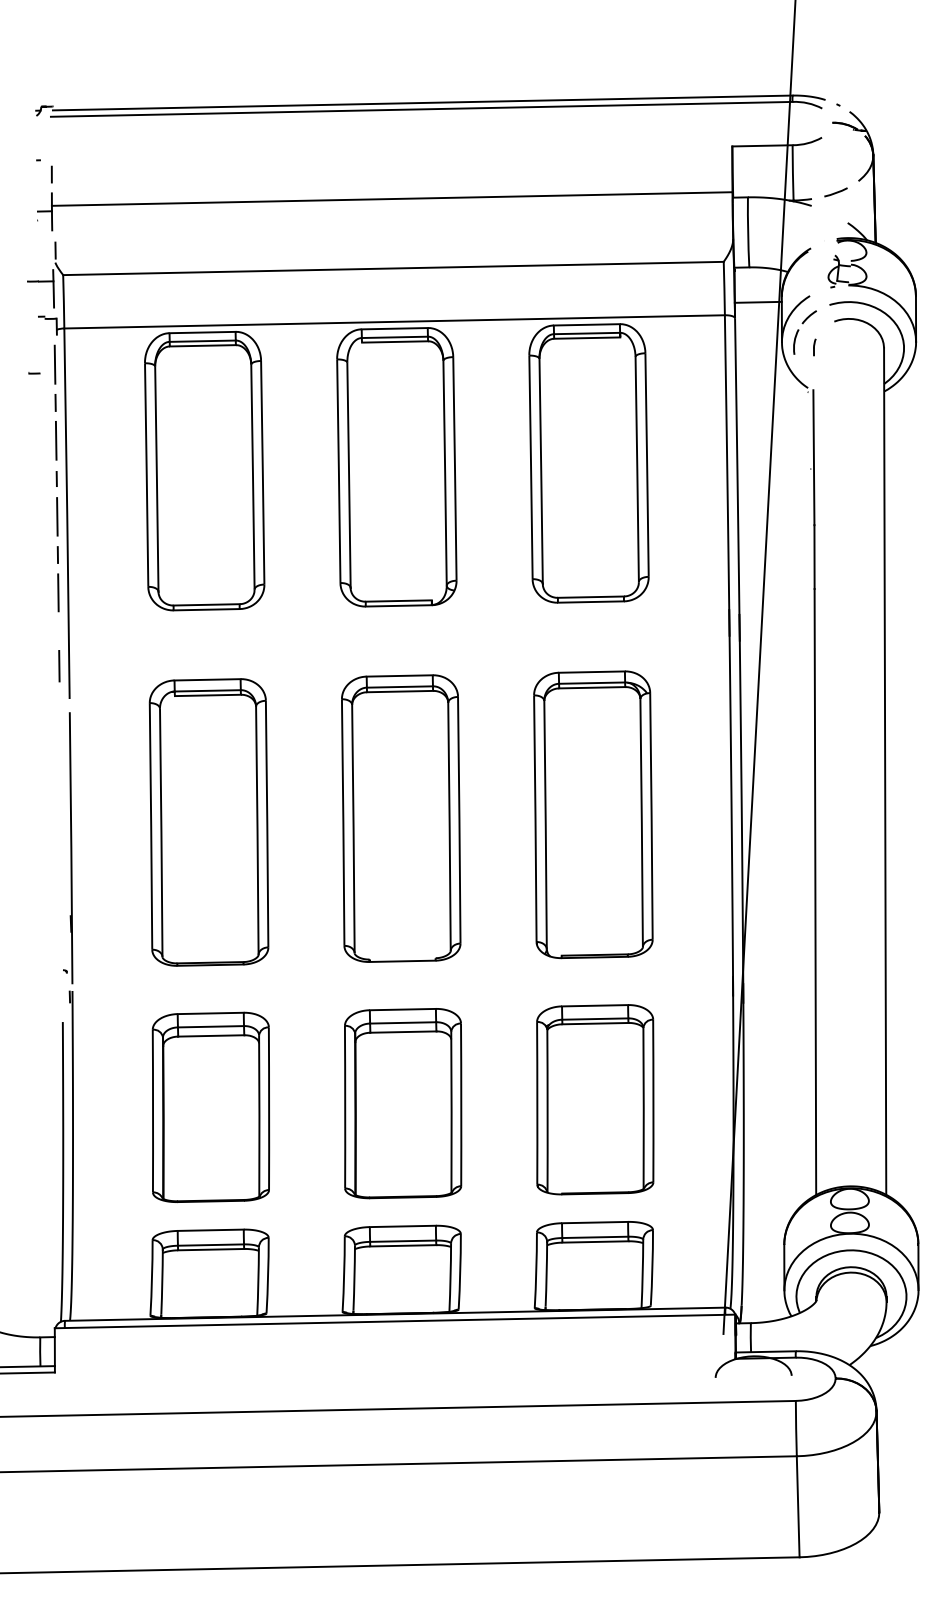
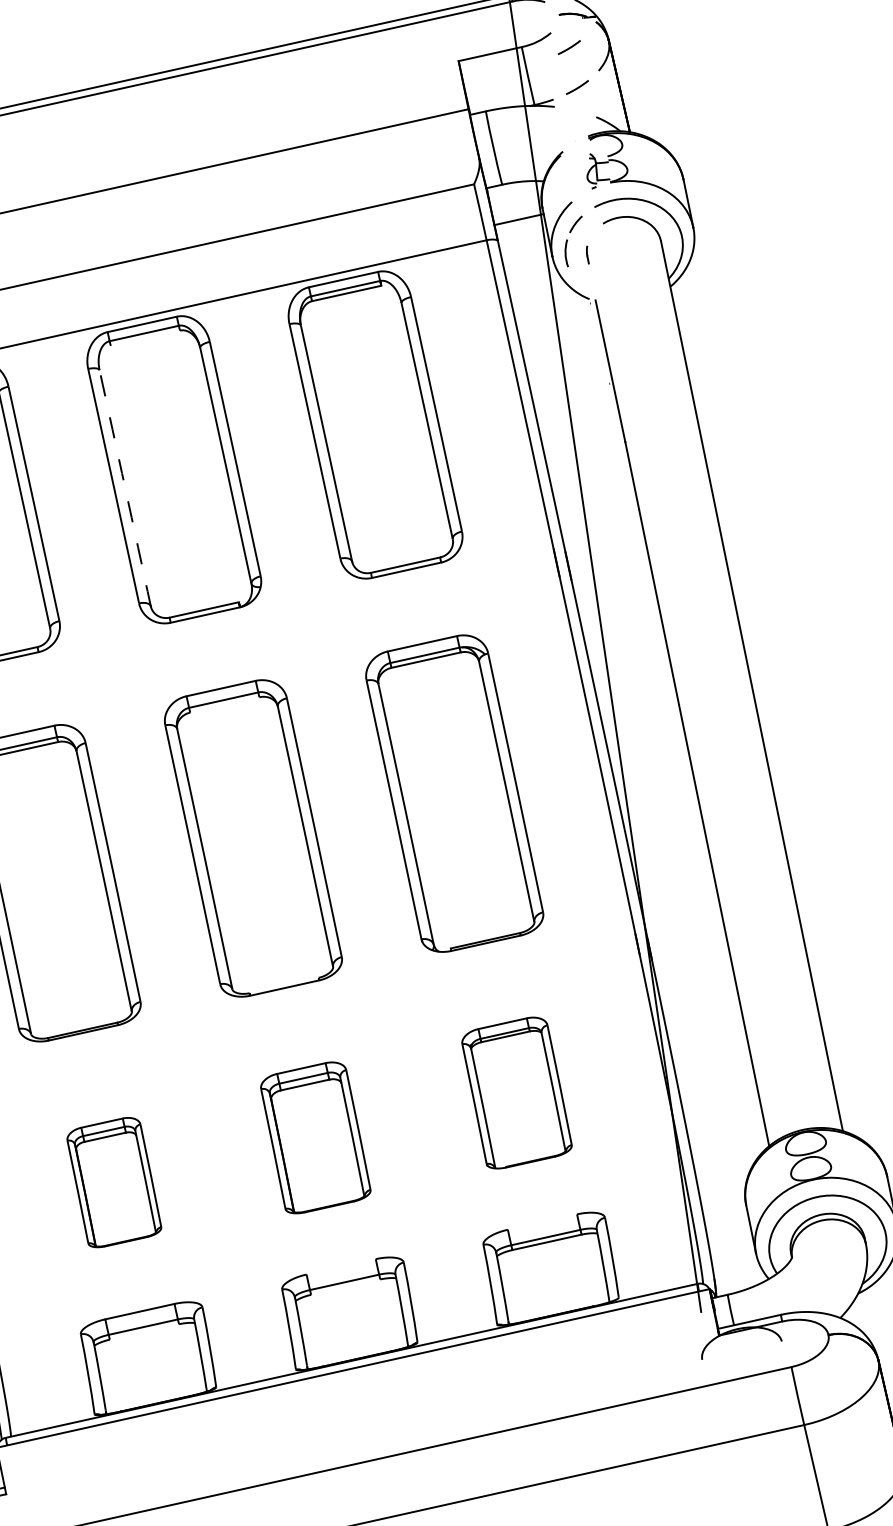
line: (835, 154) -> (568, 47), added
line: (395, 341) -> (145, 337), removed
arc: (349, 475) -> (125, 488), solid -> dashed
line: (400, 691) -> (225, 704), removed
part: (595, 1099) -> (516, 1092), size x0.7
part: (403, 1103) -> (315, 1137), size x0.7
part: (210, 1107) -> (113, 1182), size x0.6
line: (595, 1222) -> (542, 1221), removed
line: (402, 1226) -> (340, 1267), removed
line: (403, 1245) -> (345, 1286), removed
line: (211, 1249) -> (144, 1331), removed

